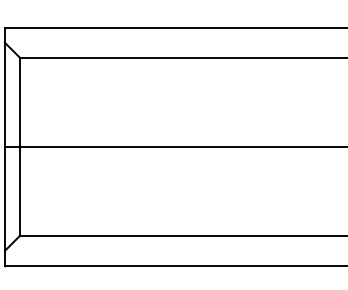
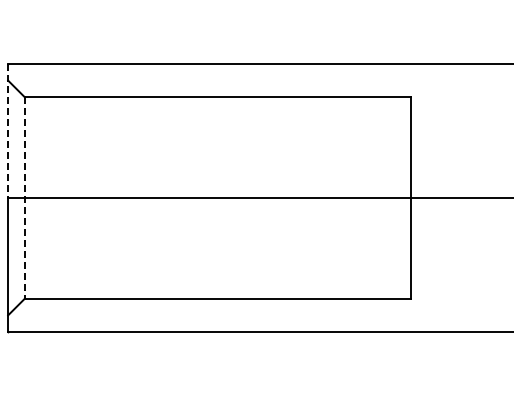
line: (5, 87) -> (8, 131), solid -> dashed
line: (19, 147) -> (24, 198), solid -> dashed

